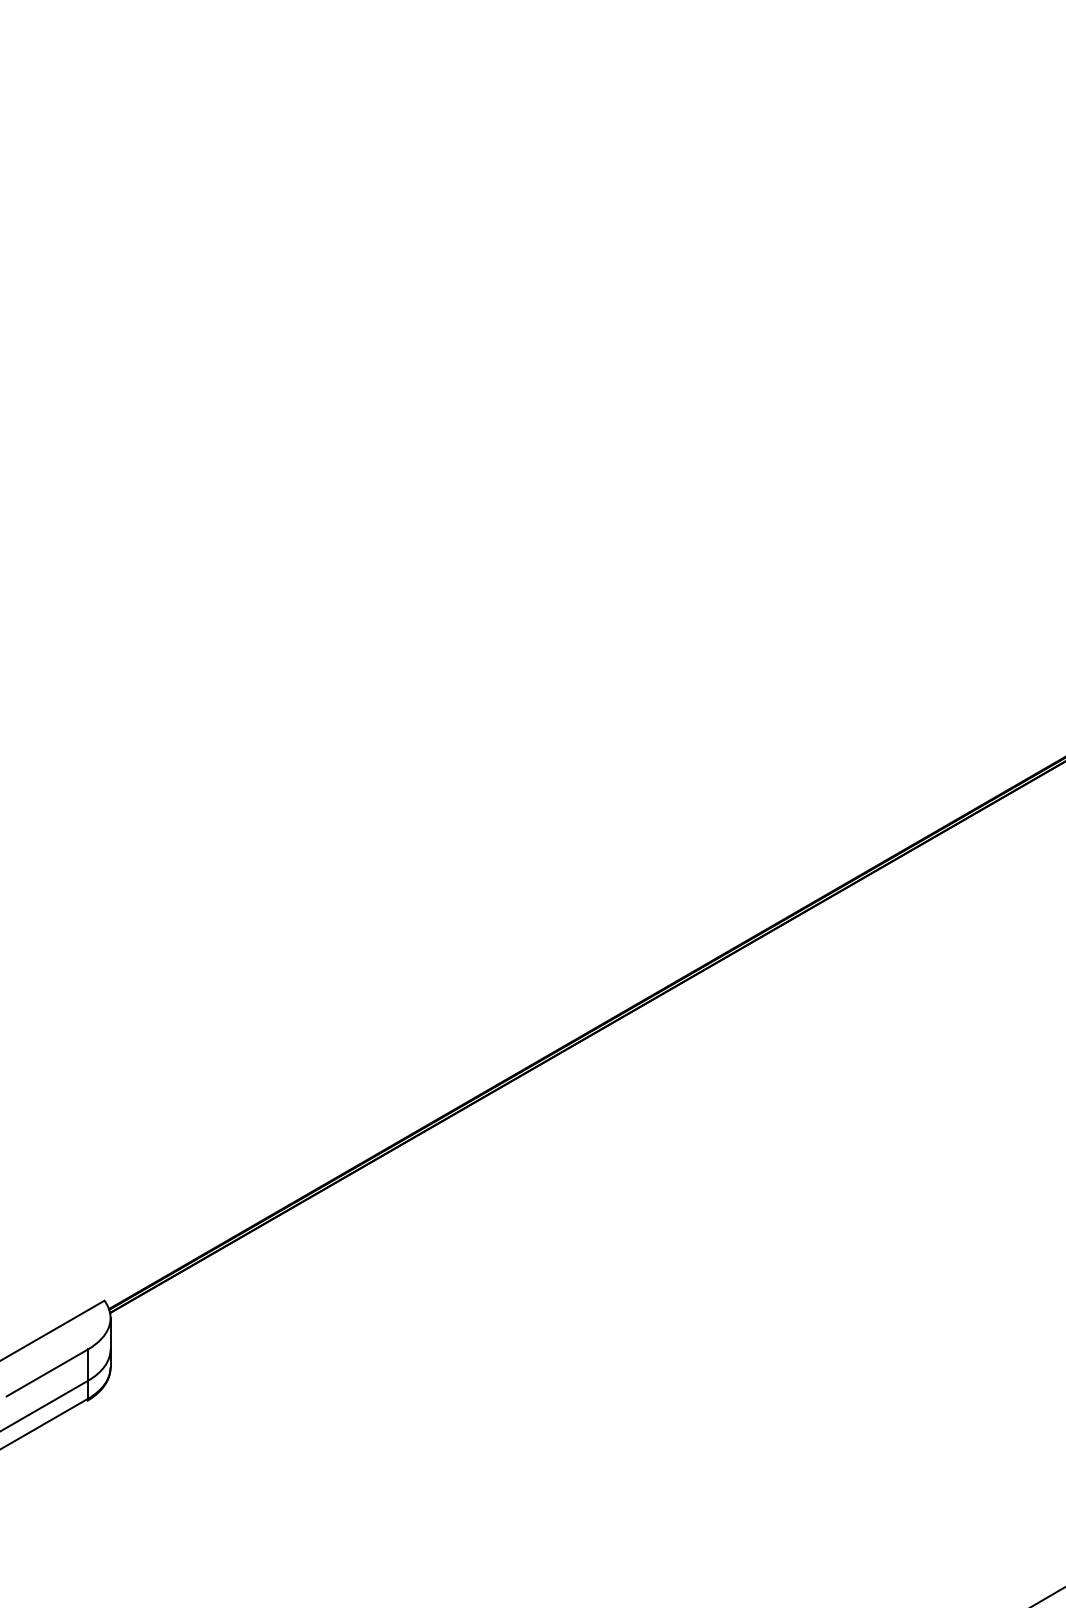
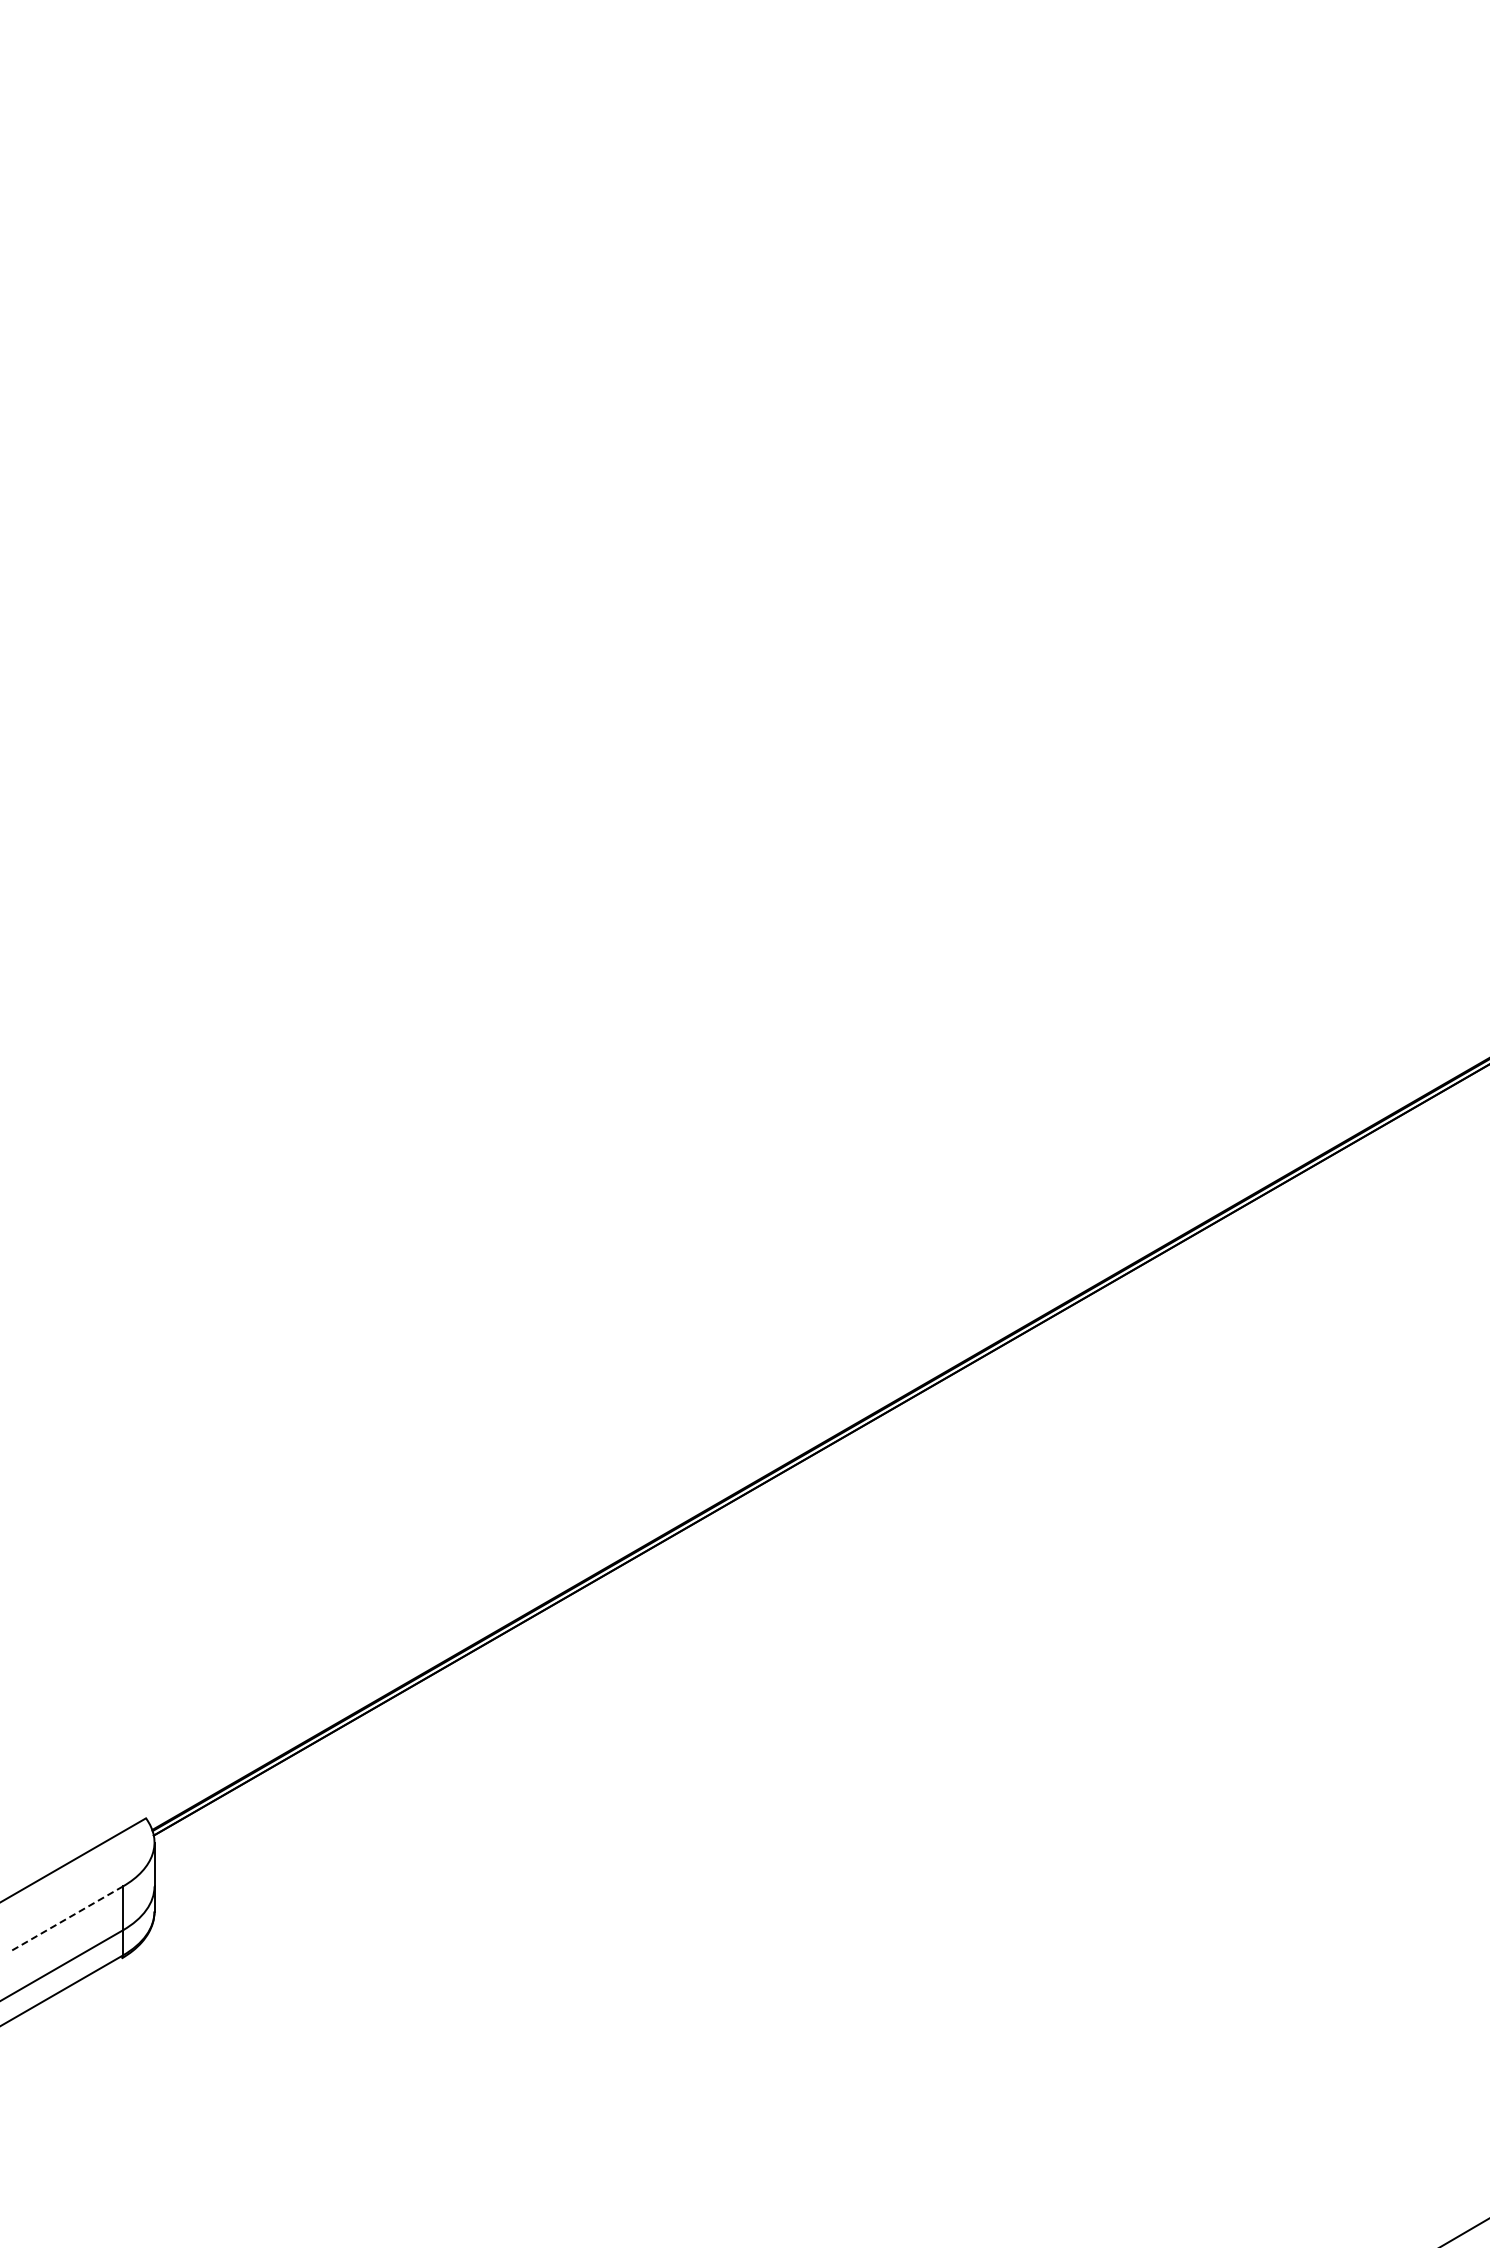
line: (47, 1373) -> (66, 1919), solid -> dashed

